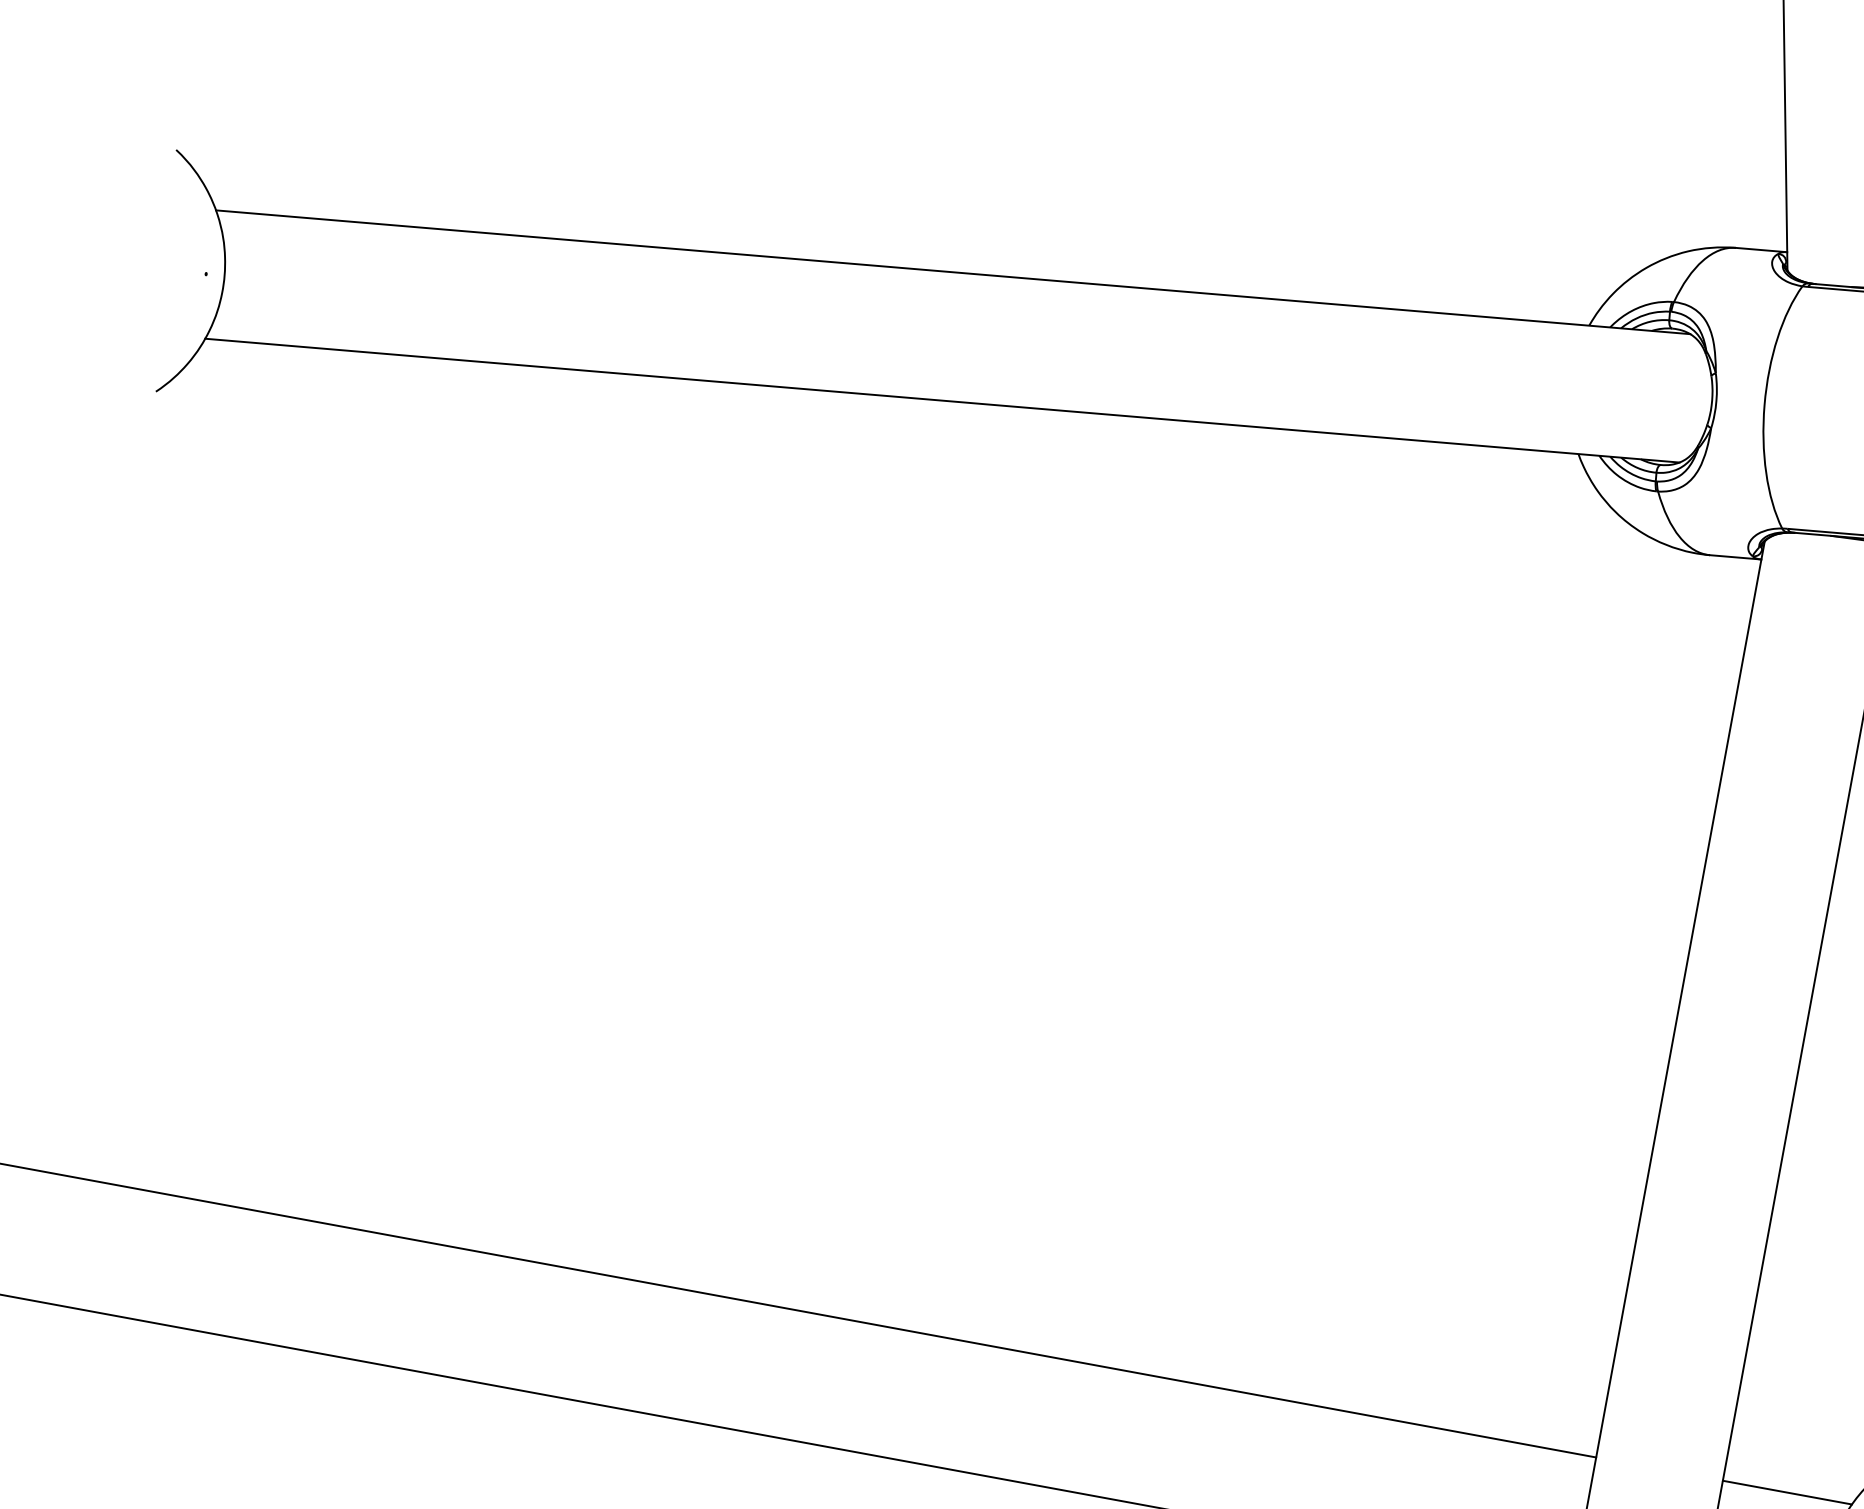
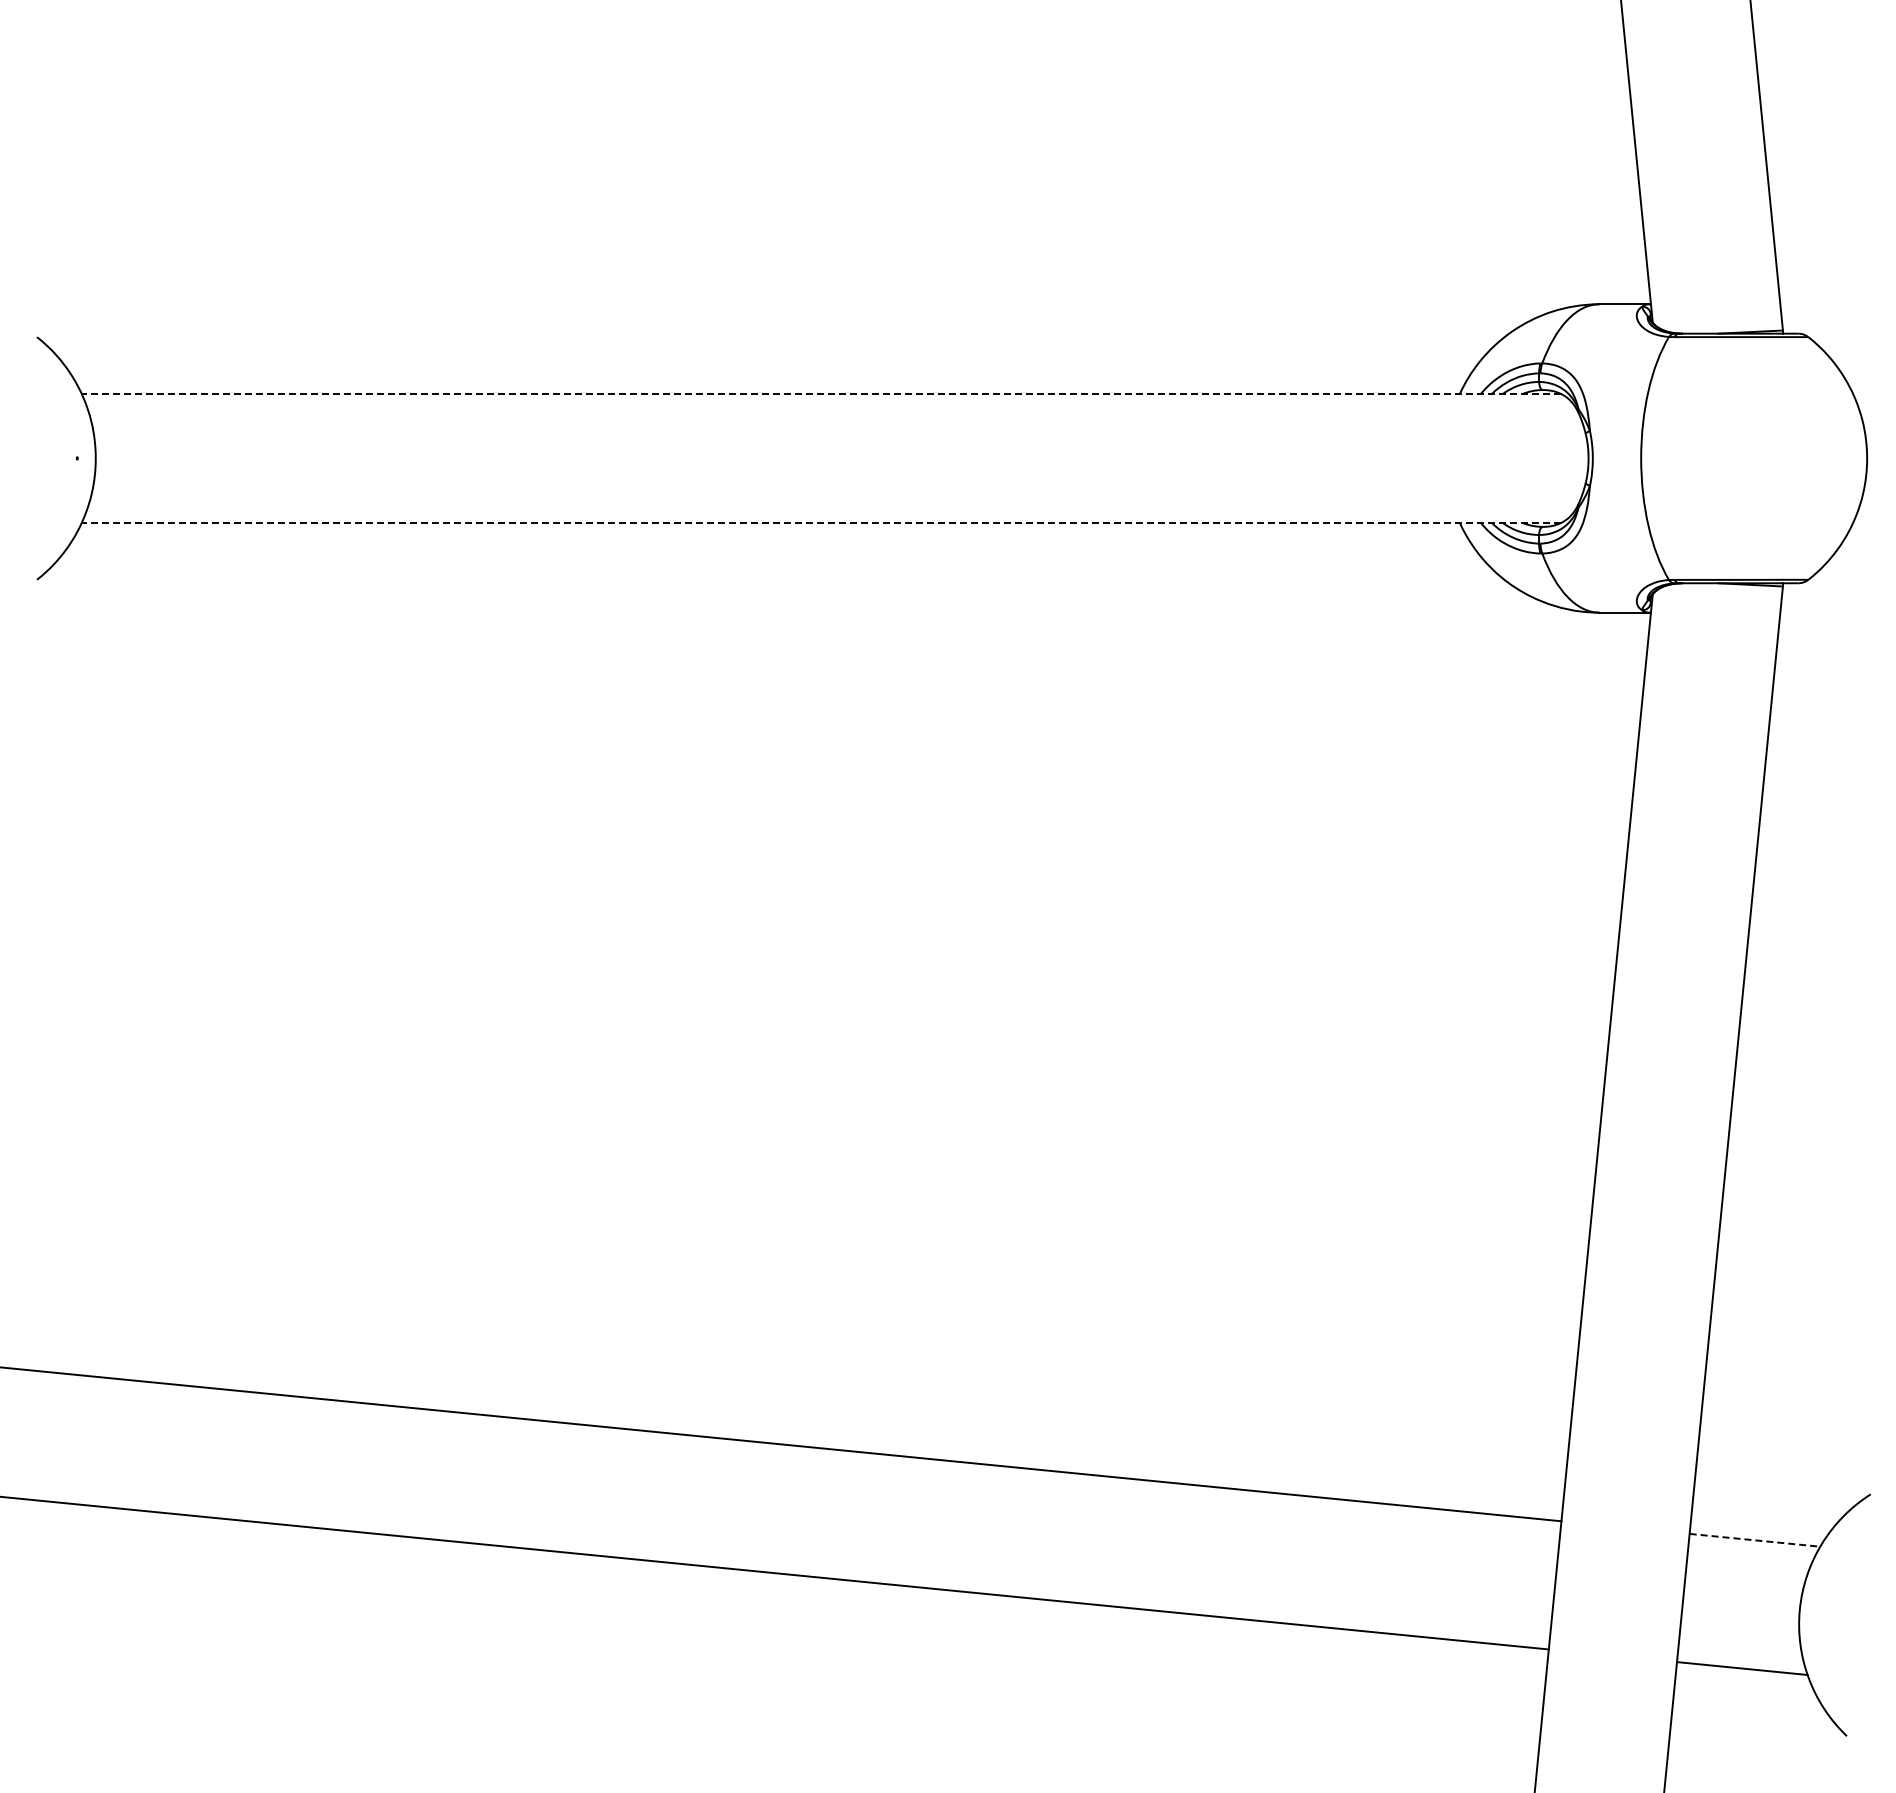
line: (953, 272) -> (821, 394), solid -> dashed
line: (942, 400) -> (821, 522), solid -> dashed
line: (1786, 1492) -> (1754, 1540), solid -> dashed

